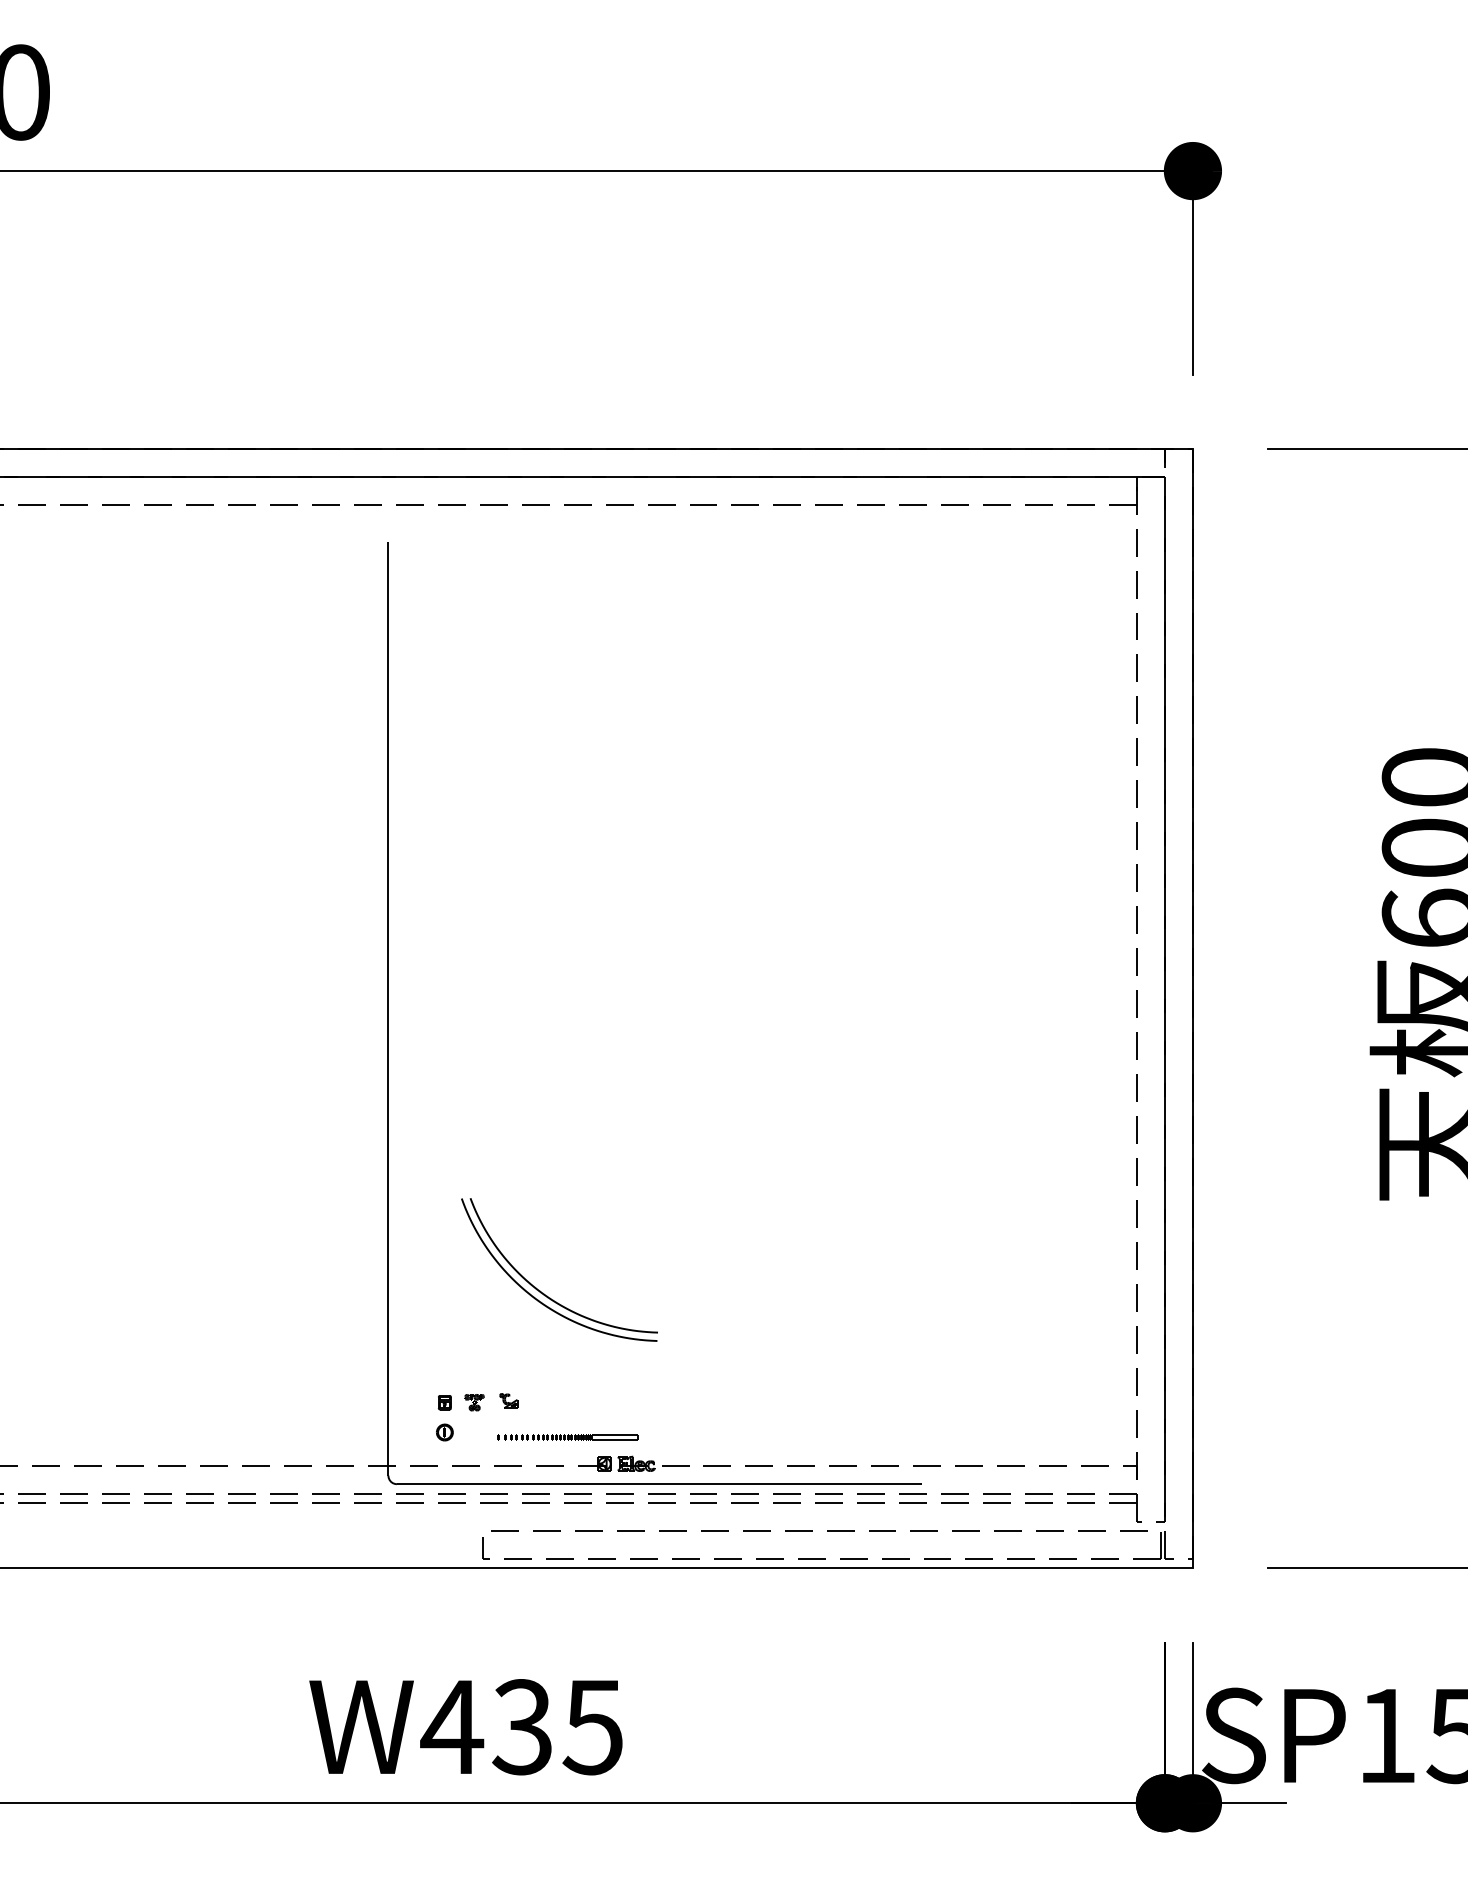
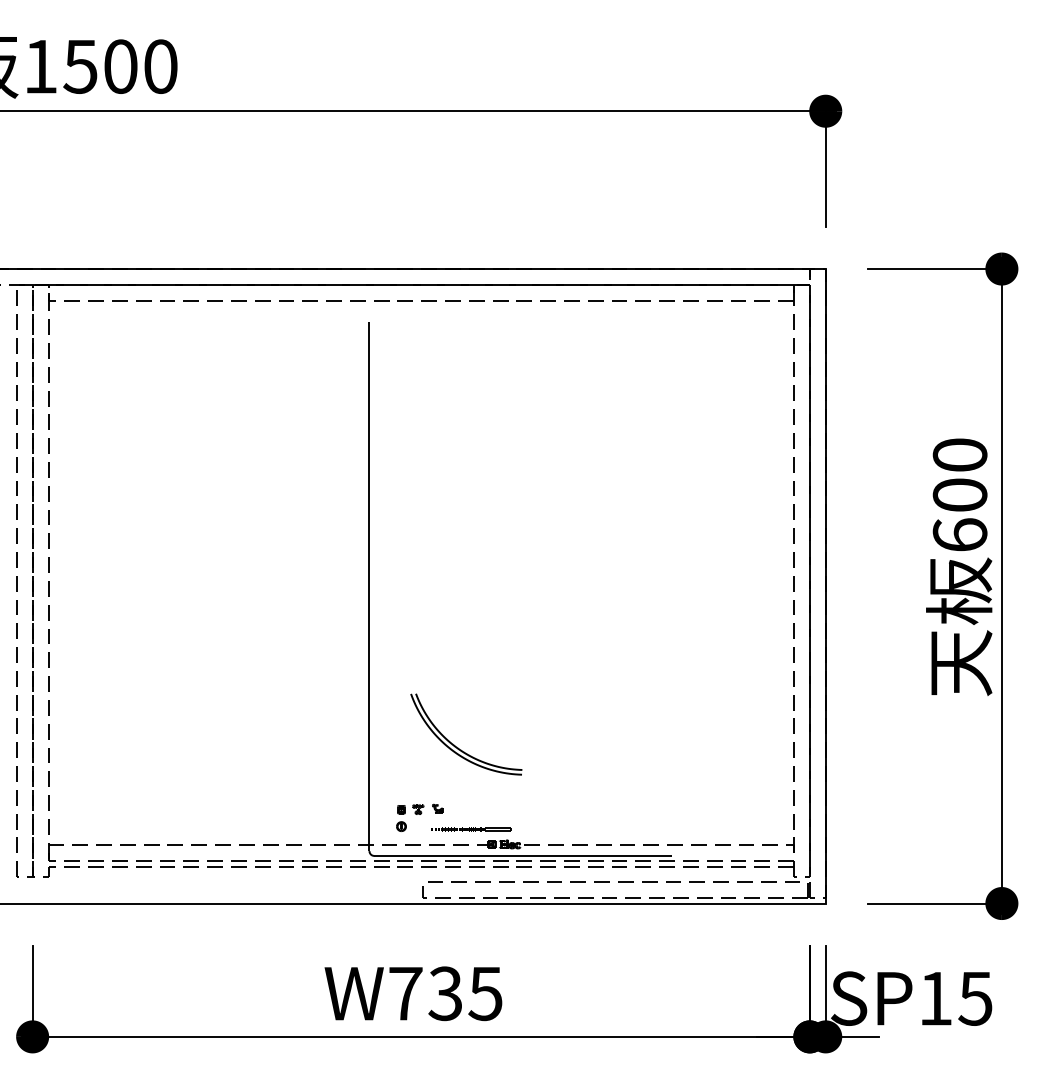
text: (451, 1726) -> (405, 993), W435 -> W735

